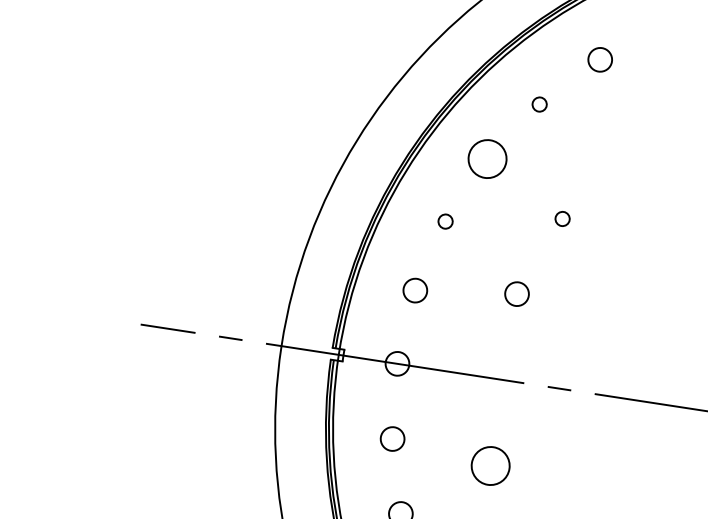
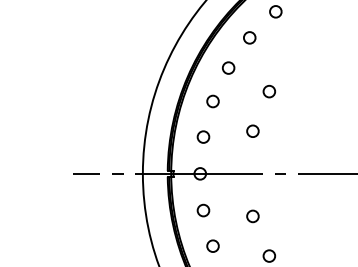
circle: (539, 103) -> (249, 37), size x1.67
circle: (487, 157) -> (228, 67), size x0.62
circle: (562, 218) -> (269, 91), size x1.67
circle: (444, 221) -> (212, 101), size x1.67
circle: (489, 466) -> (252, 216), size x0.62

